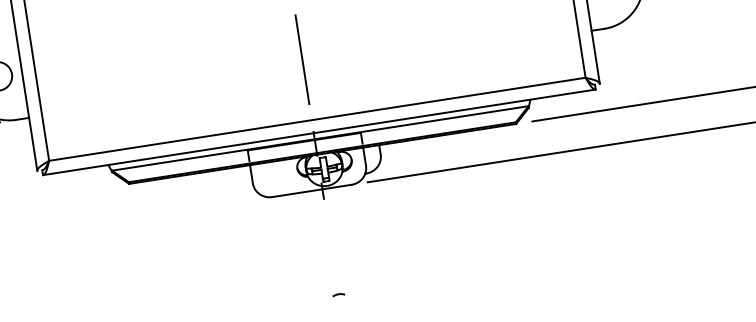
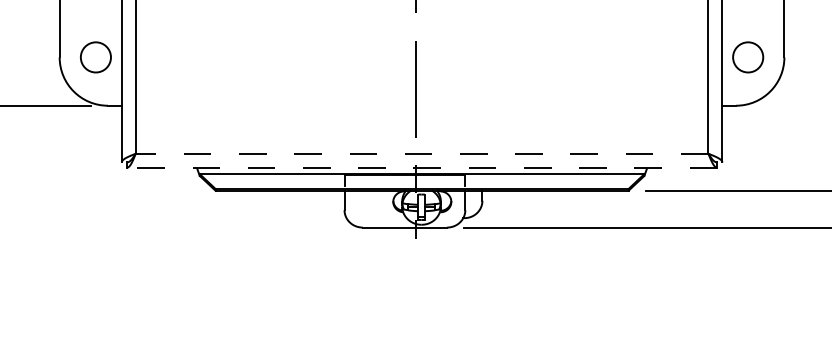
line: (316, 119) -> (421, 153), solid -> dashed
line: (318, 132) -> (421, 167), solid -> dashed
arc: (338, 294) -> (415, 339), removed

